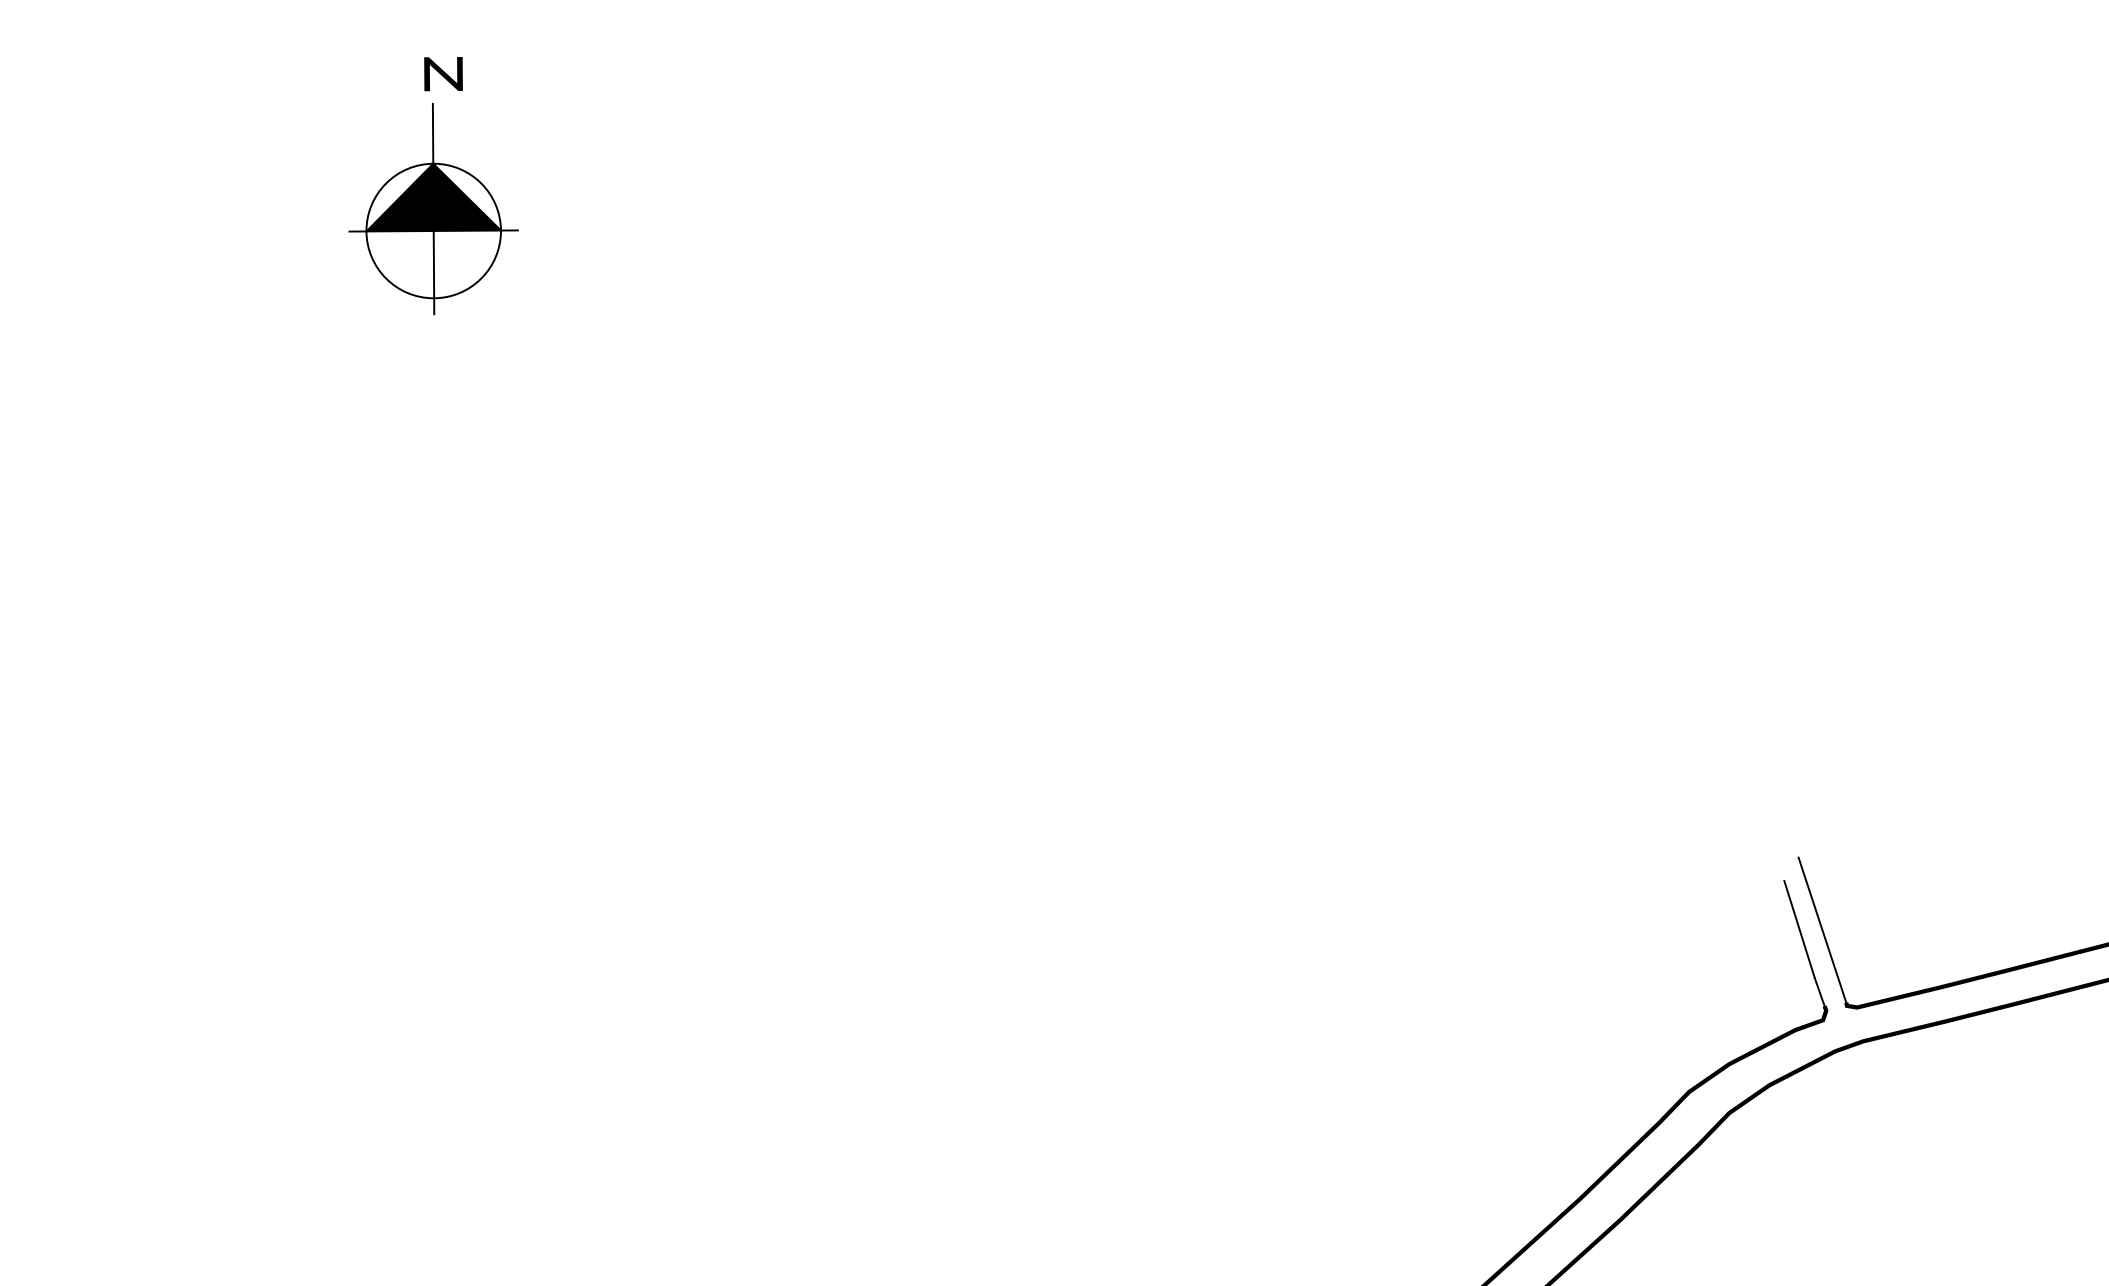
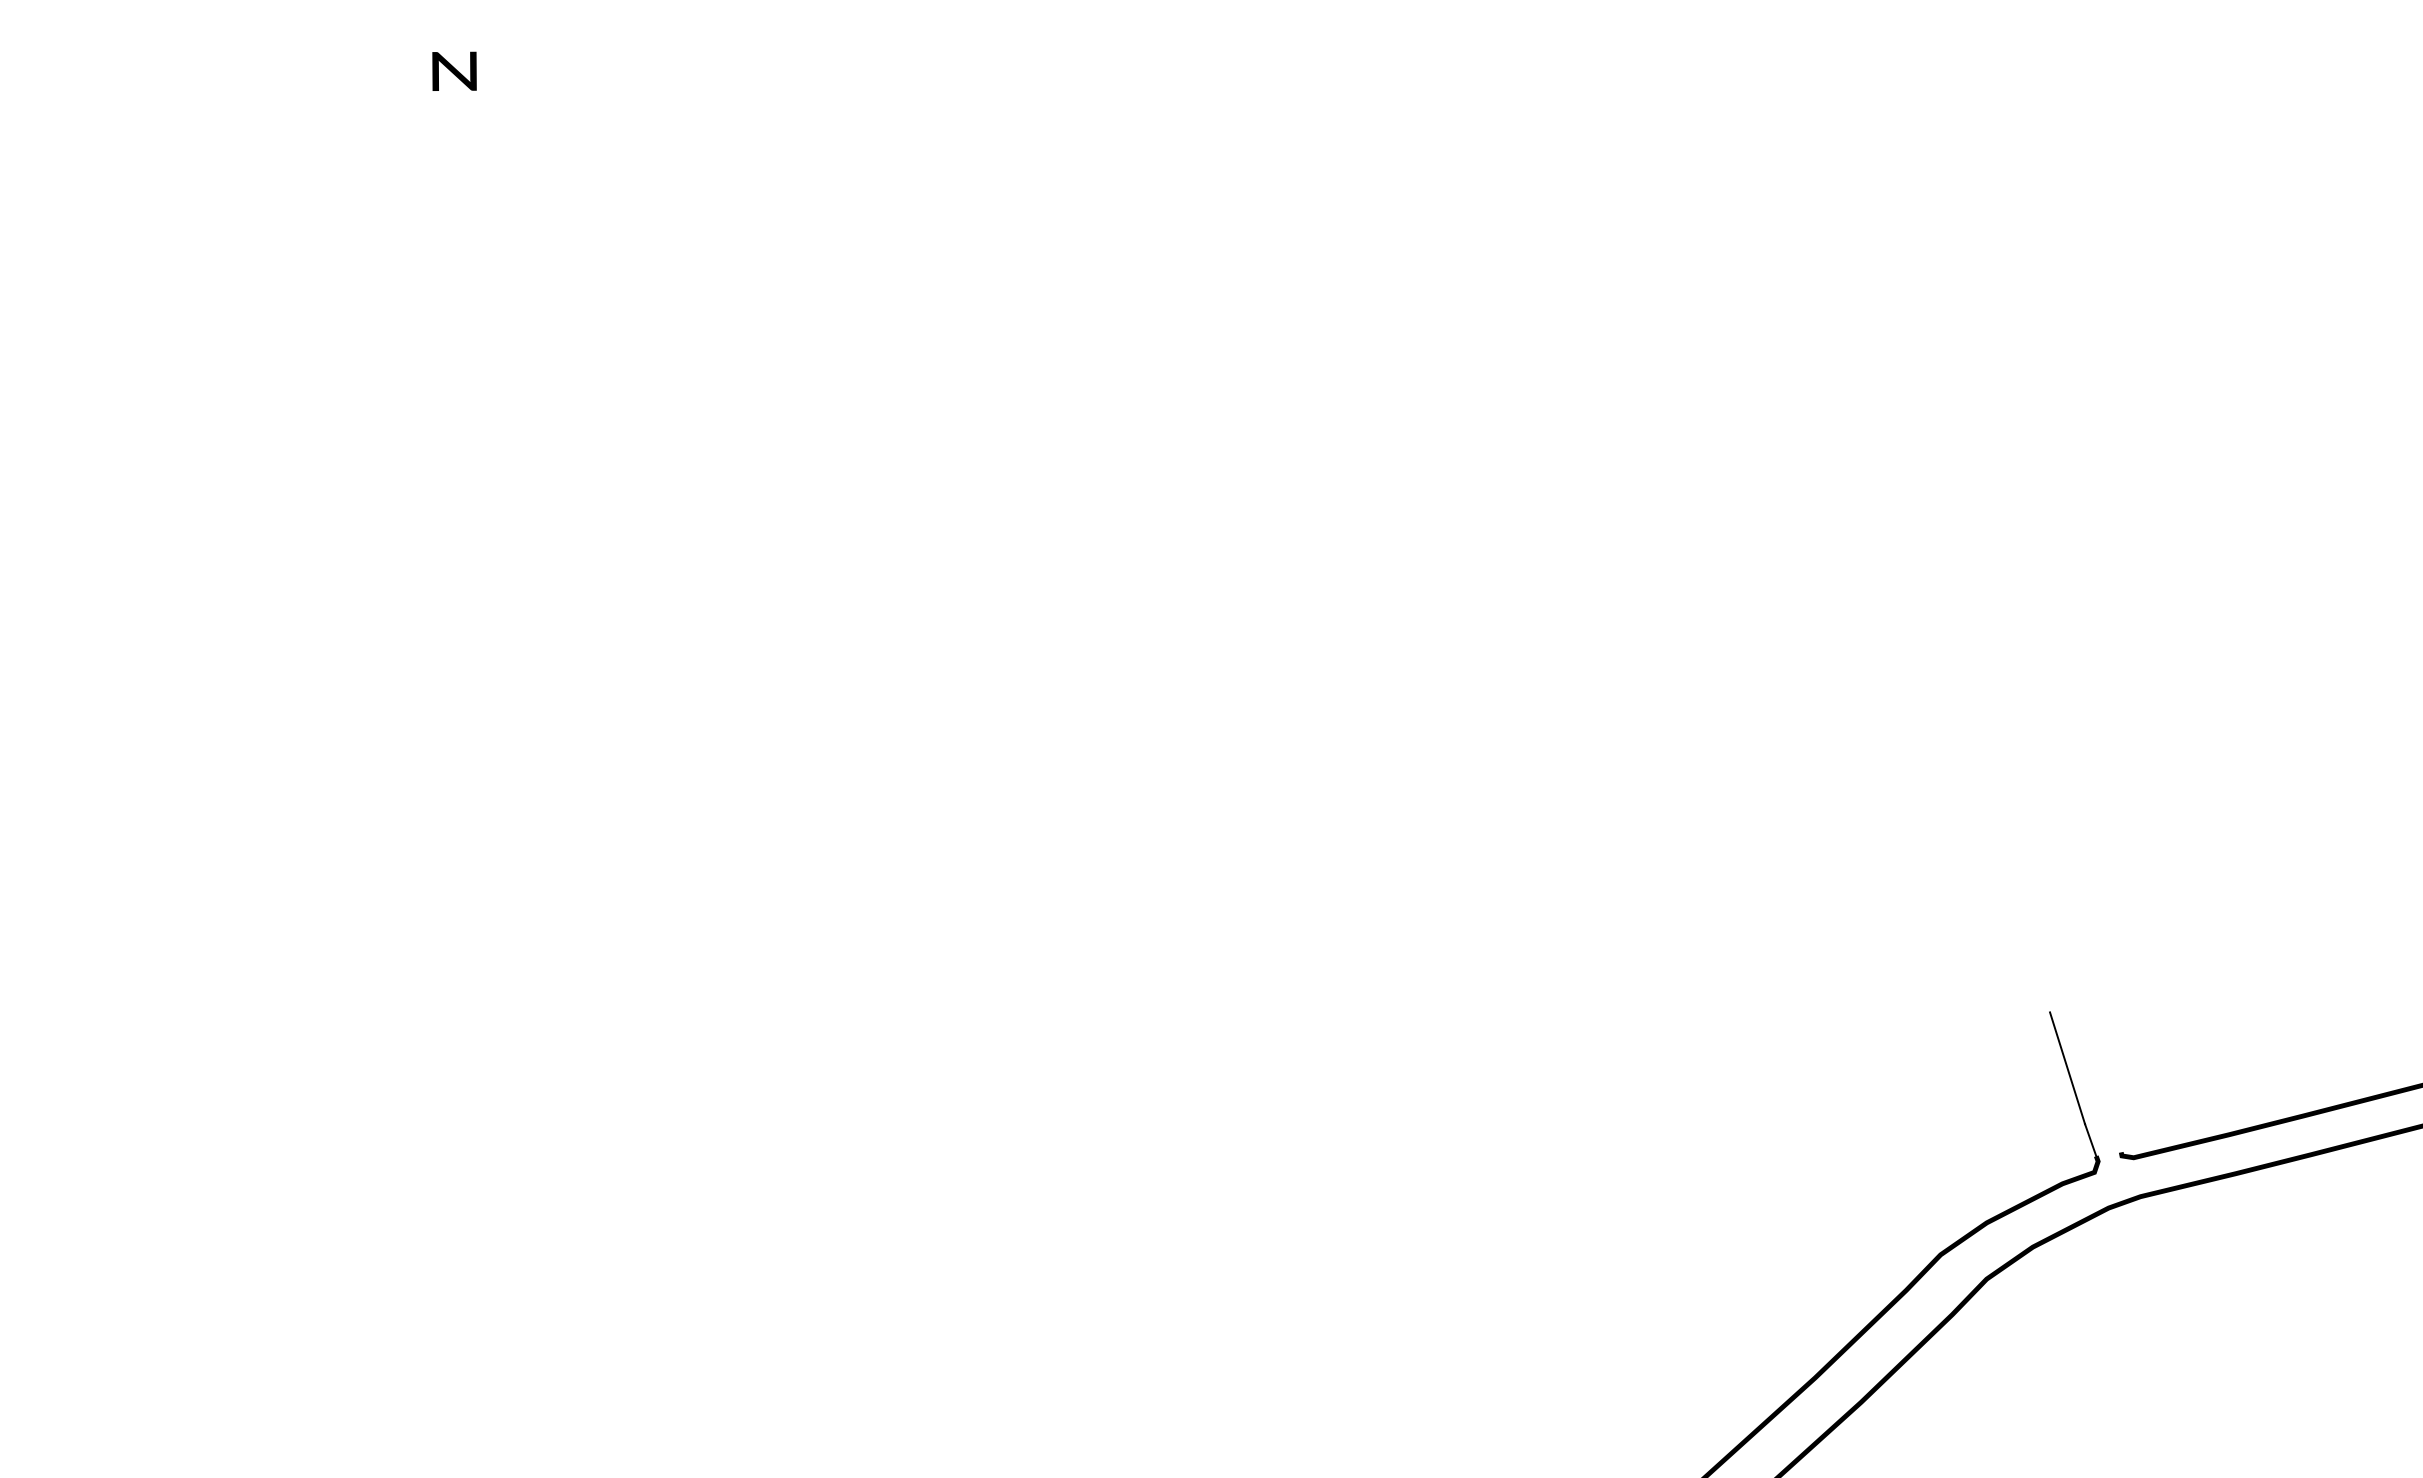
text: (443, 73) -> (454, 70), moved
part: (433, 209) -> (497, 240), removed
line: (1822, 929) -> (2093, 1068), removed

